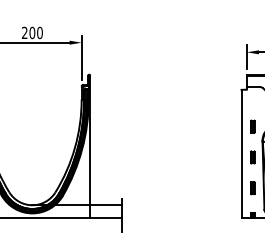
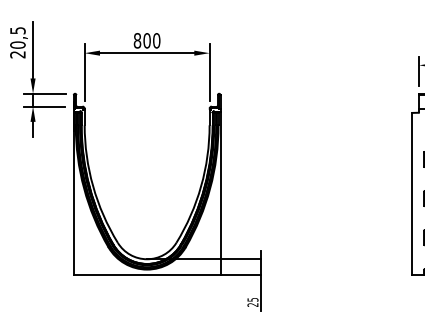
text: (24, 32) -> (137, 40), 200 -> 800

